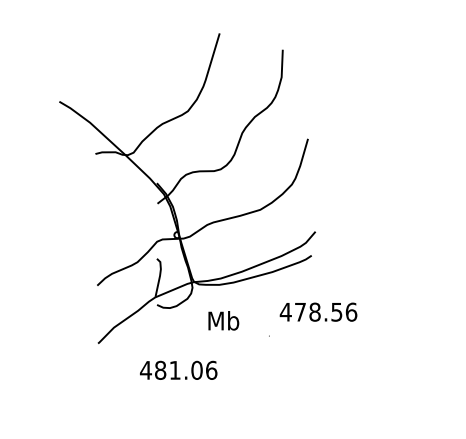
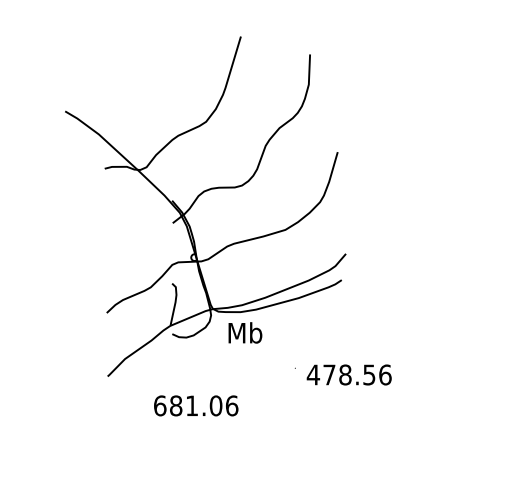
text: (318, 311) -> (349, 374), moved
text: (223, 320) -> (245, 332), moved
text: (145, 369) -> (159, 404), 481.06 -> 681.06

